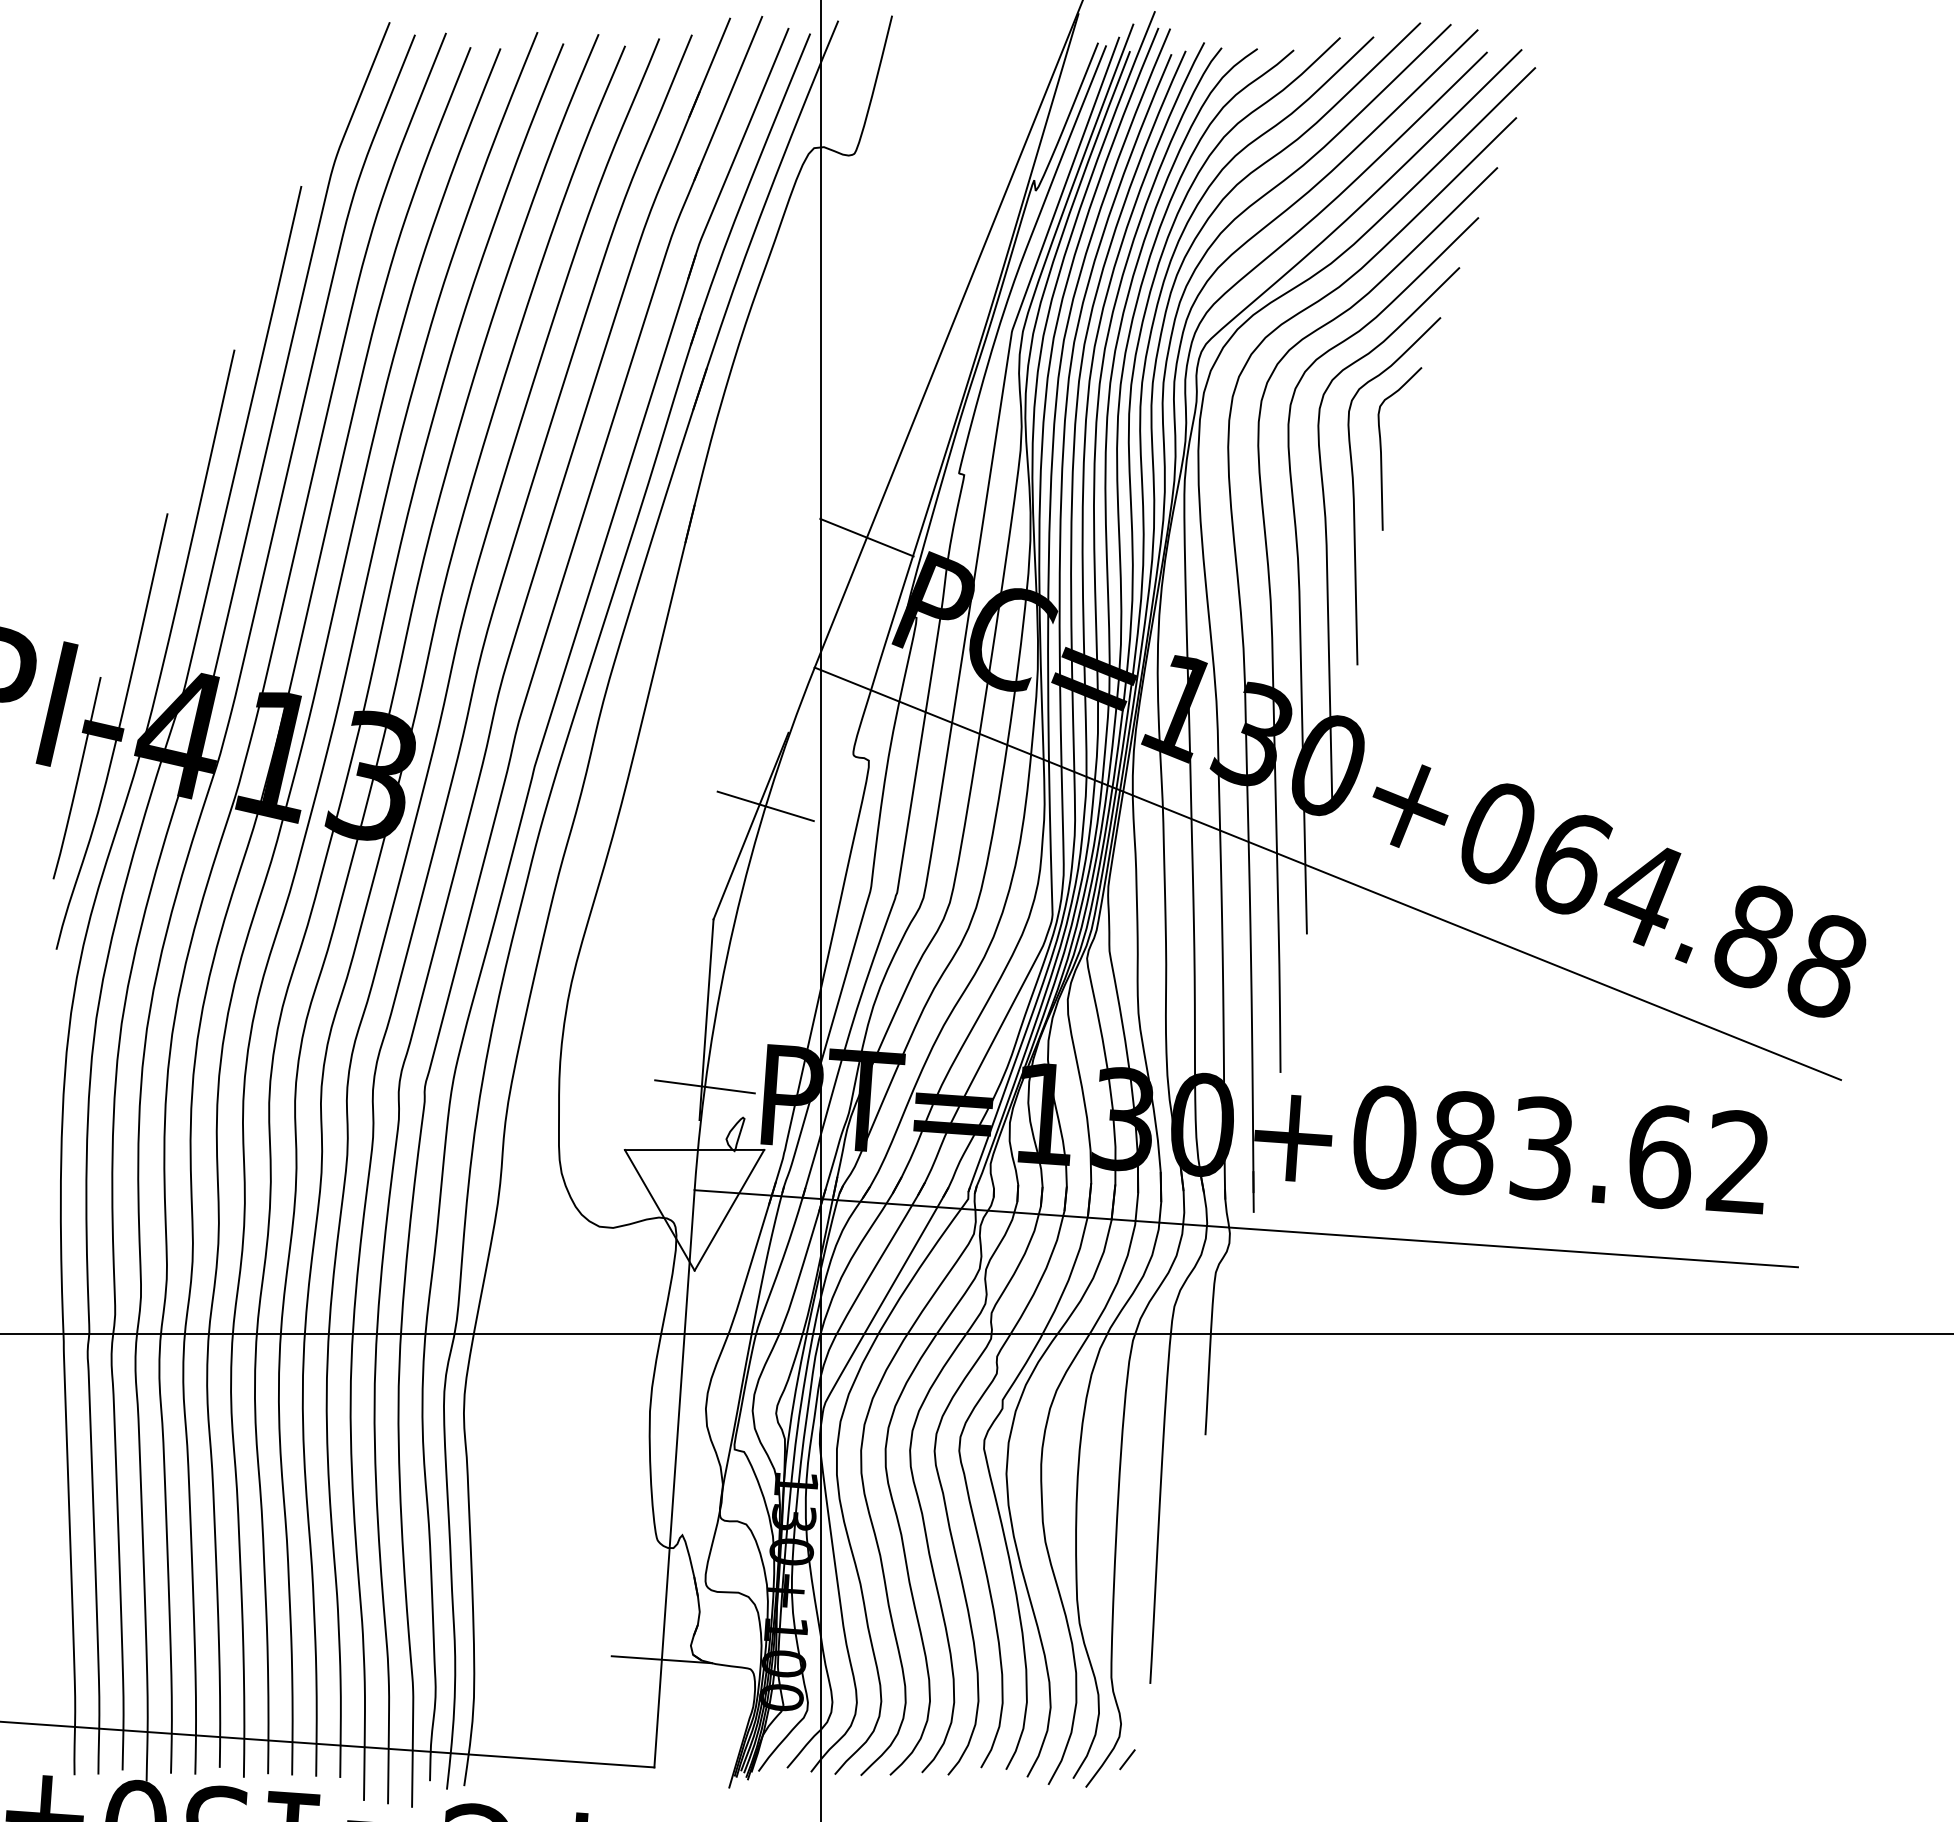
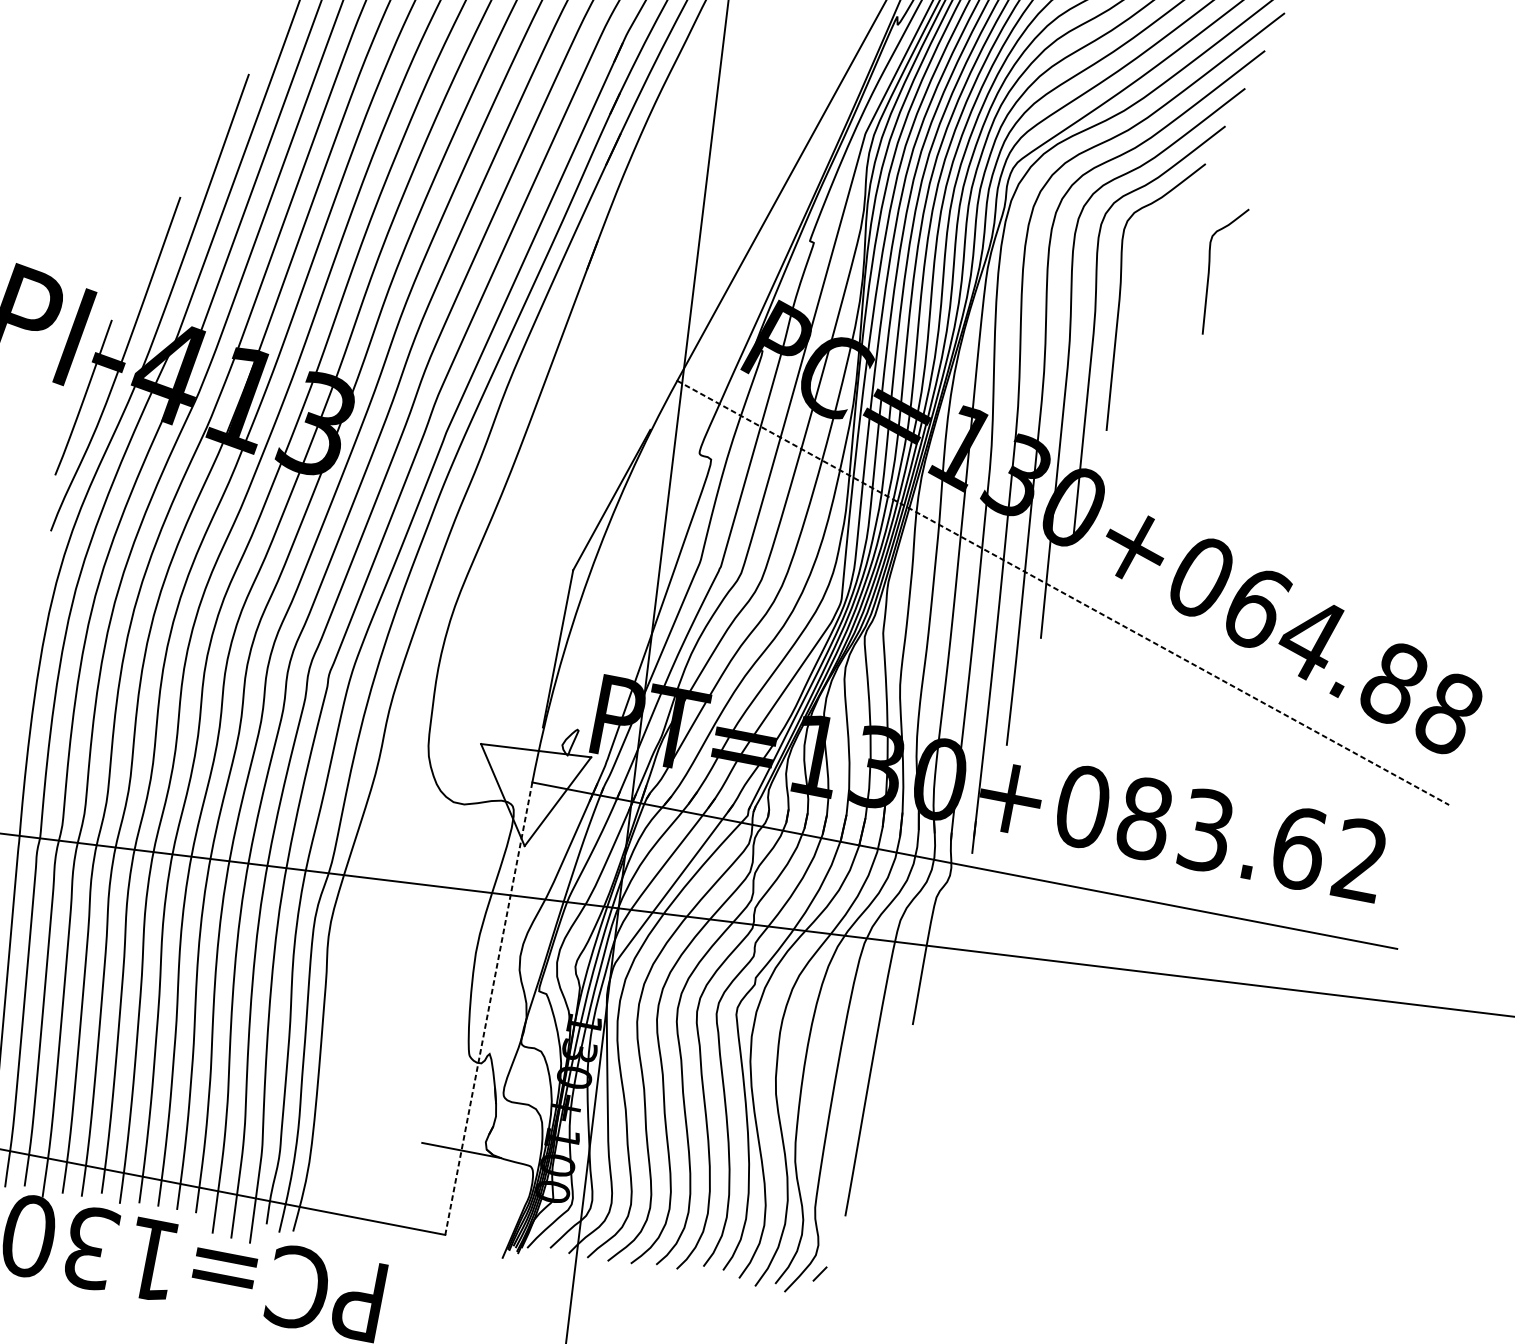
curve: (1381, 448) -> (1209, 269), moved
line: (866, 537) -> (730, 282), removed
line: (765, 806) -> (625, 485), removed
line: (1328, 874) -> (1063, 593), solid -> dashed
line: (704, 1086) -> (550, 701), removed
line: (674, 1479) -> (488, 1009), solid -> dashed

